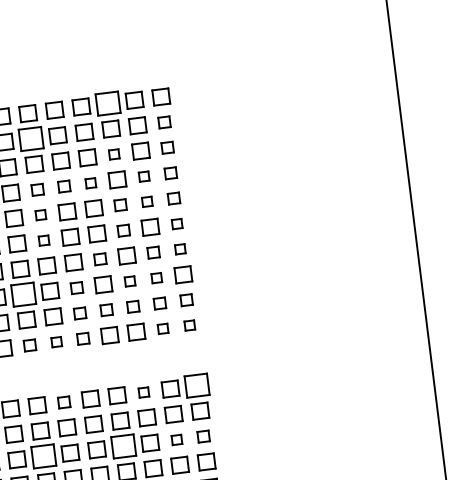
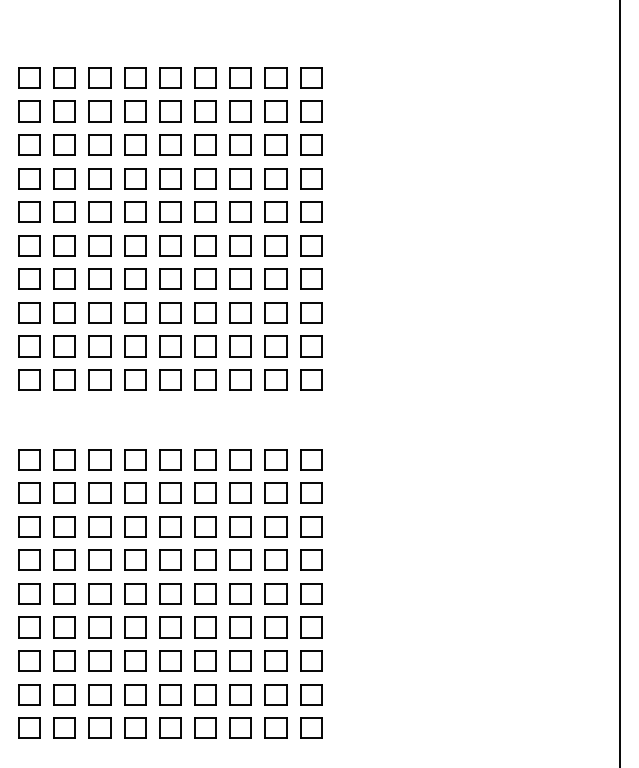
part: (107, 103) -> (240, 77), size x0.71
part: (164, 122) -> (311, 111), size x1.43
part: (31, 139) -> (135, 111), size x0.71
part: (167, 147) -> (311, 144), size x1.43
part: (114, 154) -> (240, 144), size x1.67
part: (171, 173) -> (311, 178), size x1.43
part: (143, 176) -> (275, 178), size x1.67
part: (90, 183) -> (205, 178), size x1.67
part: (64, 186) -> (170, 178), size x1.43
part: (37, 189) -> (135, 178), size x1.43
part: (174, 198) -> (311, 211), size x1.43
part: (146, 201) -> (275, 211), size x1.67
part: (120, 204) -> (240, 211), size x1.43
part: (41, 214) -> (135, 211), size x1.67
part: (177, 223) -> (311, 245), size x1.67
part: (123, 230) -> (240, 245), size x1.43
part: (44, 240) -> (135, 245), size x1.67
part: (180, 248) -> (311, 278), size x1.67
part: (153, 252) -> (275, 278), size x1.43
part: (100, 258) -> (205, 278), size x1.43
part: (156, 277) -> (275, 312), size x1.67
part: (129, 281) -> (240, 312), size x1.67
part: (76, 287) -> (170, 312), size x1.43
part: (23, 294) -> (99, 312), size x0.71
part: (186, 300) -> (311, 346), size x1.43
part: (159, 303) -> (275, 346), size x1.43
part: (133, 306) -> (240, 346), size x1.43
part: (106, 310) -> (205, 346), size x1.43
part: (80, 313) -> (170, 346), size x1.43
part: (189, 325) -> (311, 379), size x1.67
part: (162, 328) -> (275, 379), size x1.67
part: (83, 338) -> (170, 379), size x1.43
part: (56, 341) -> (135, 379), size x1.67
part: (29, 345) -> (99, 379), size x1.43
part: (197, 385) -> (311, 459), size x0.71
part: (143, 392) -> (240, 459), size x1.67
part: (64, 402) -> (135, 459), size x1.43
part: (203, 436) -> (311, 526), size x1.43
part: (176, 439) -> (275, 526), size x1.67
part: (123, 446) -> (205, 526), size x0.71
part: (43, 456) -> (99, 526), size x0.71

